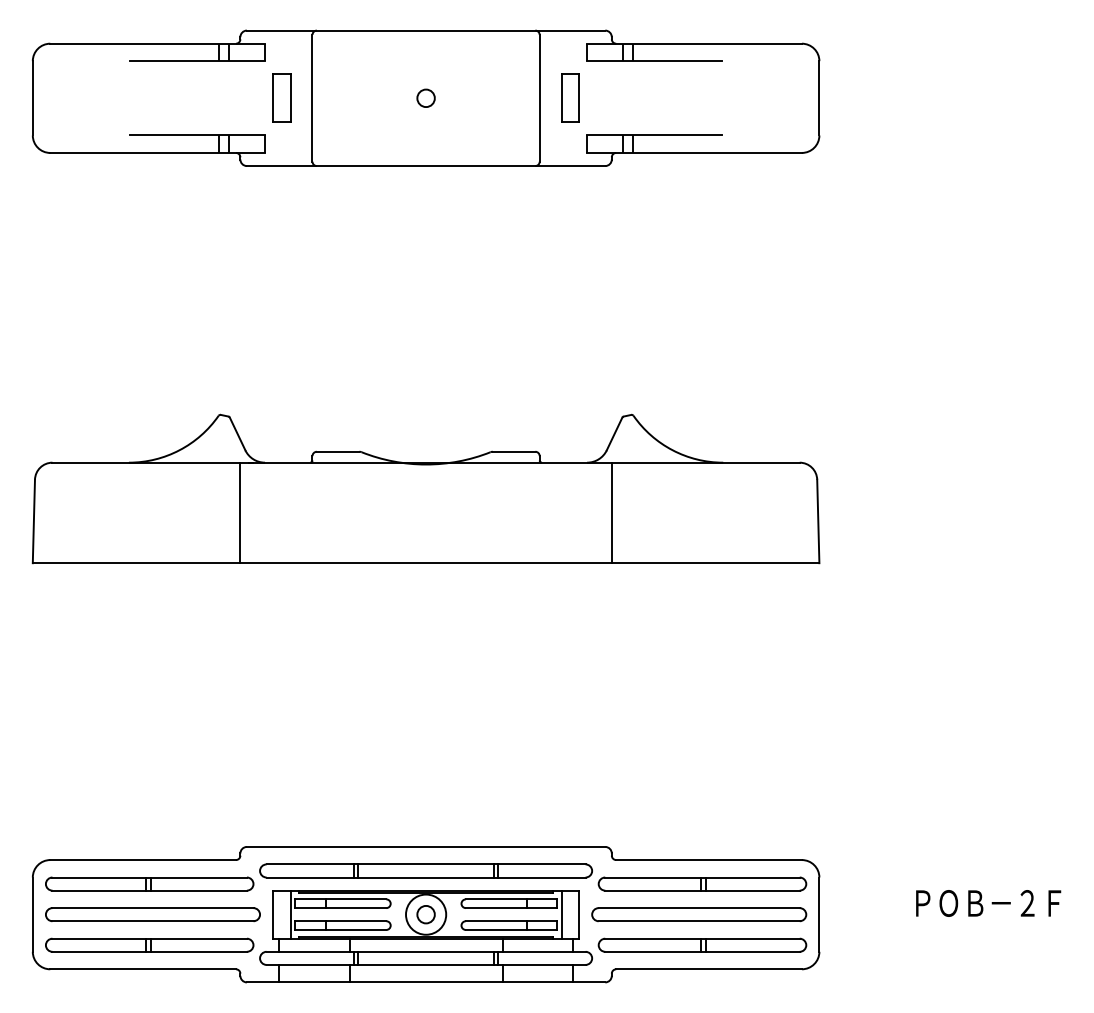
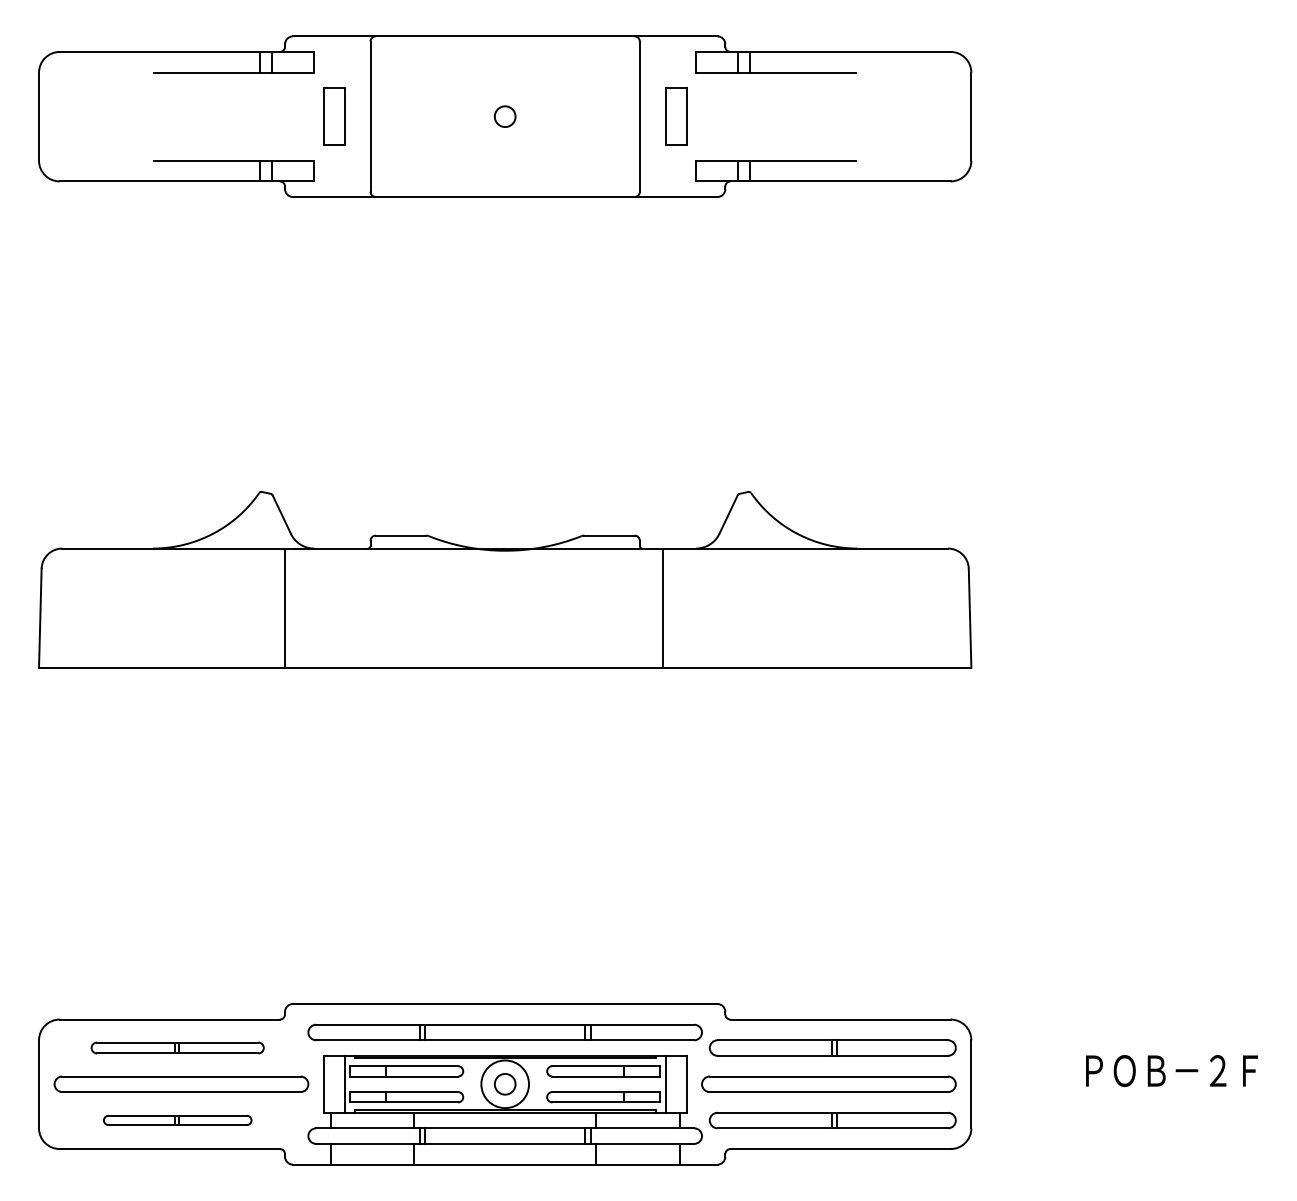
line: (611, 512) -> (662, 607), moved
part: (149, 883) -> (177, 1047), size x0.7
part: (149, 944) -> (177, 1119), size x0.6

